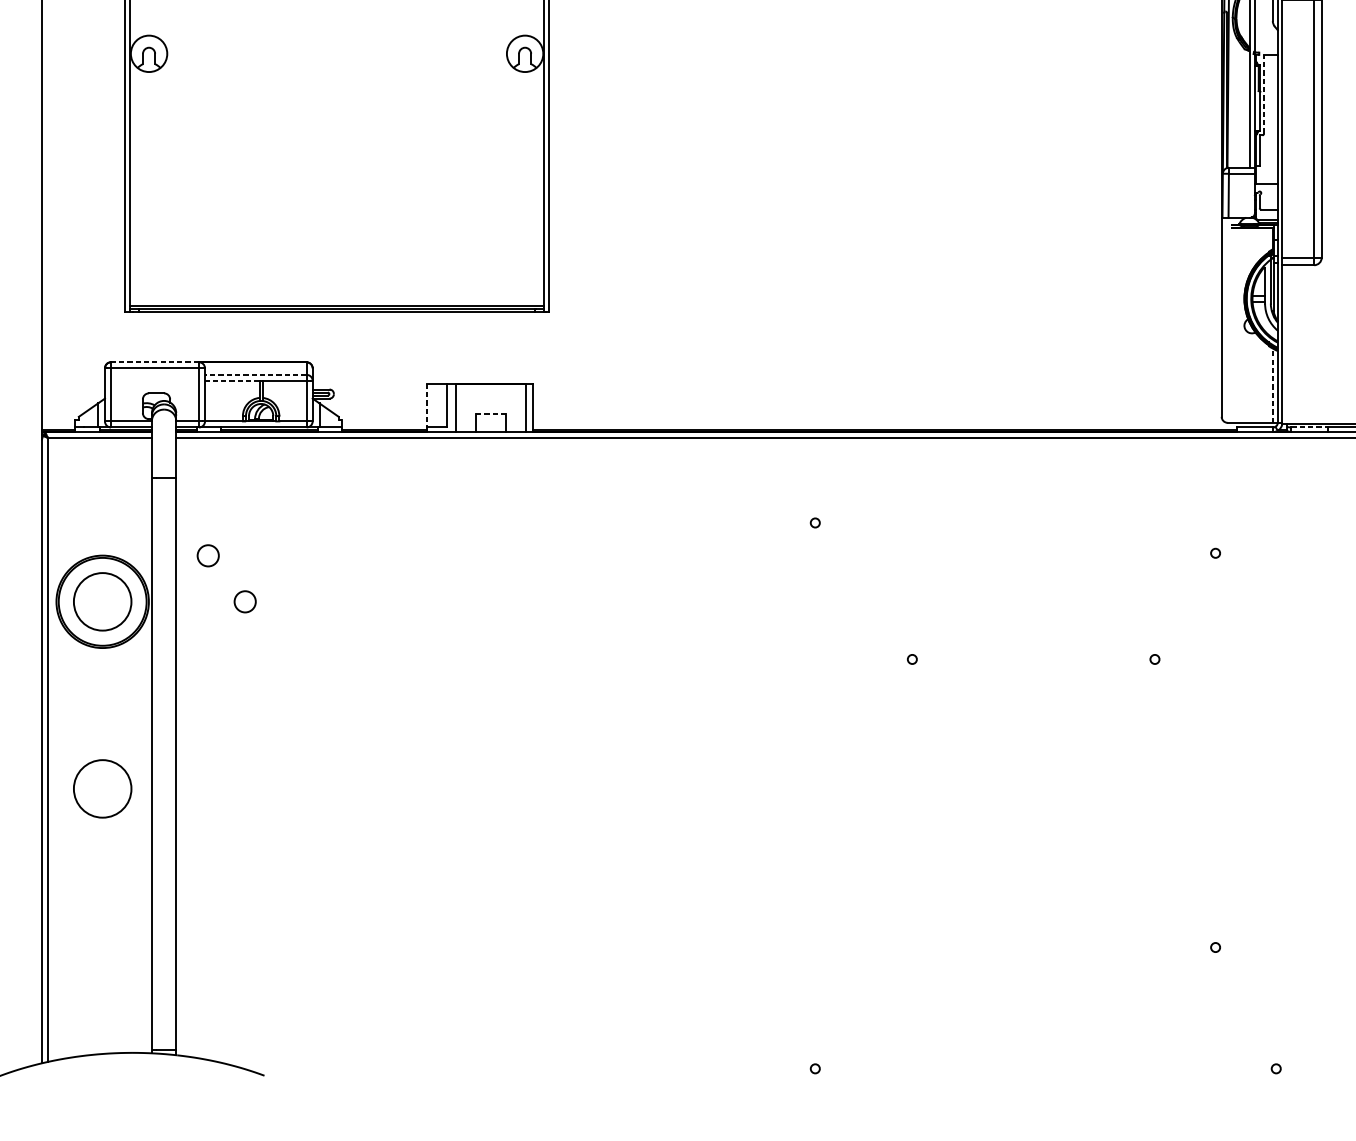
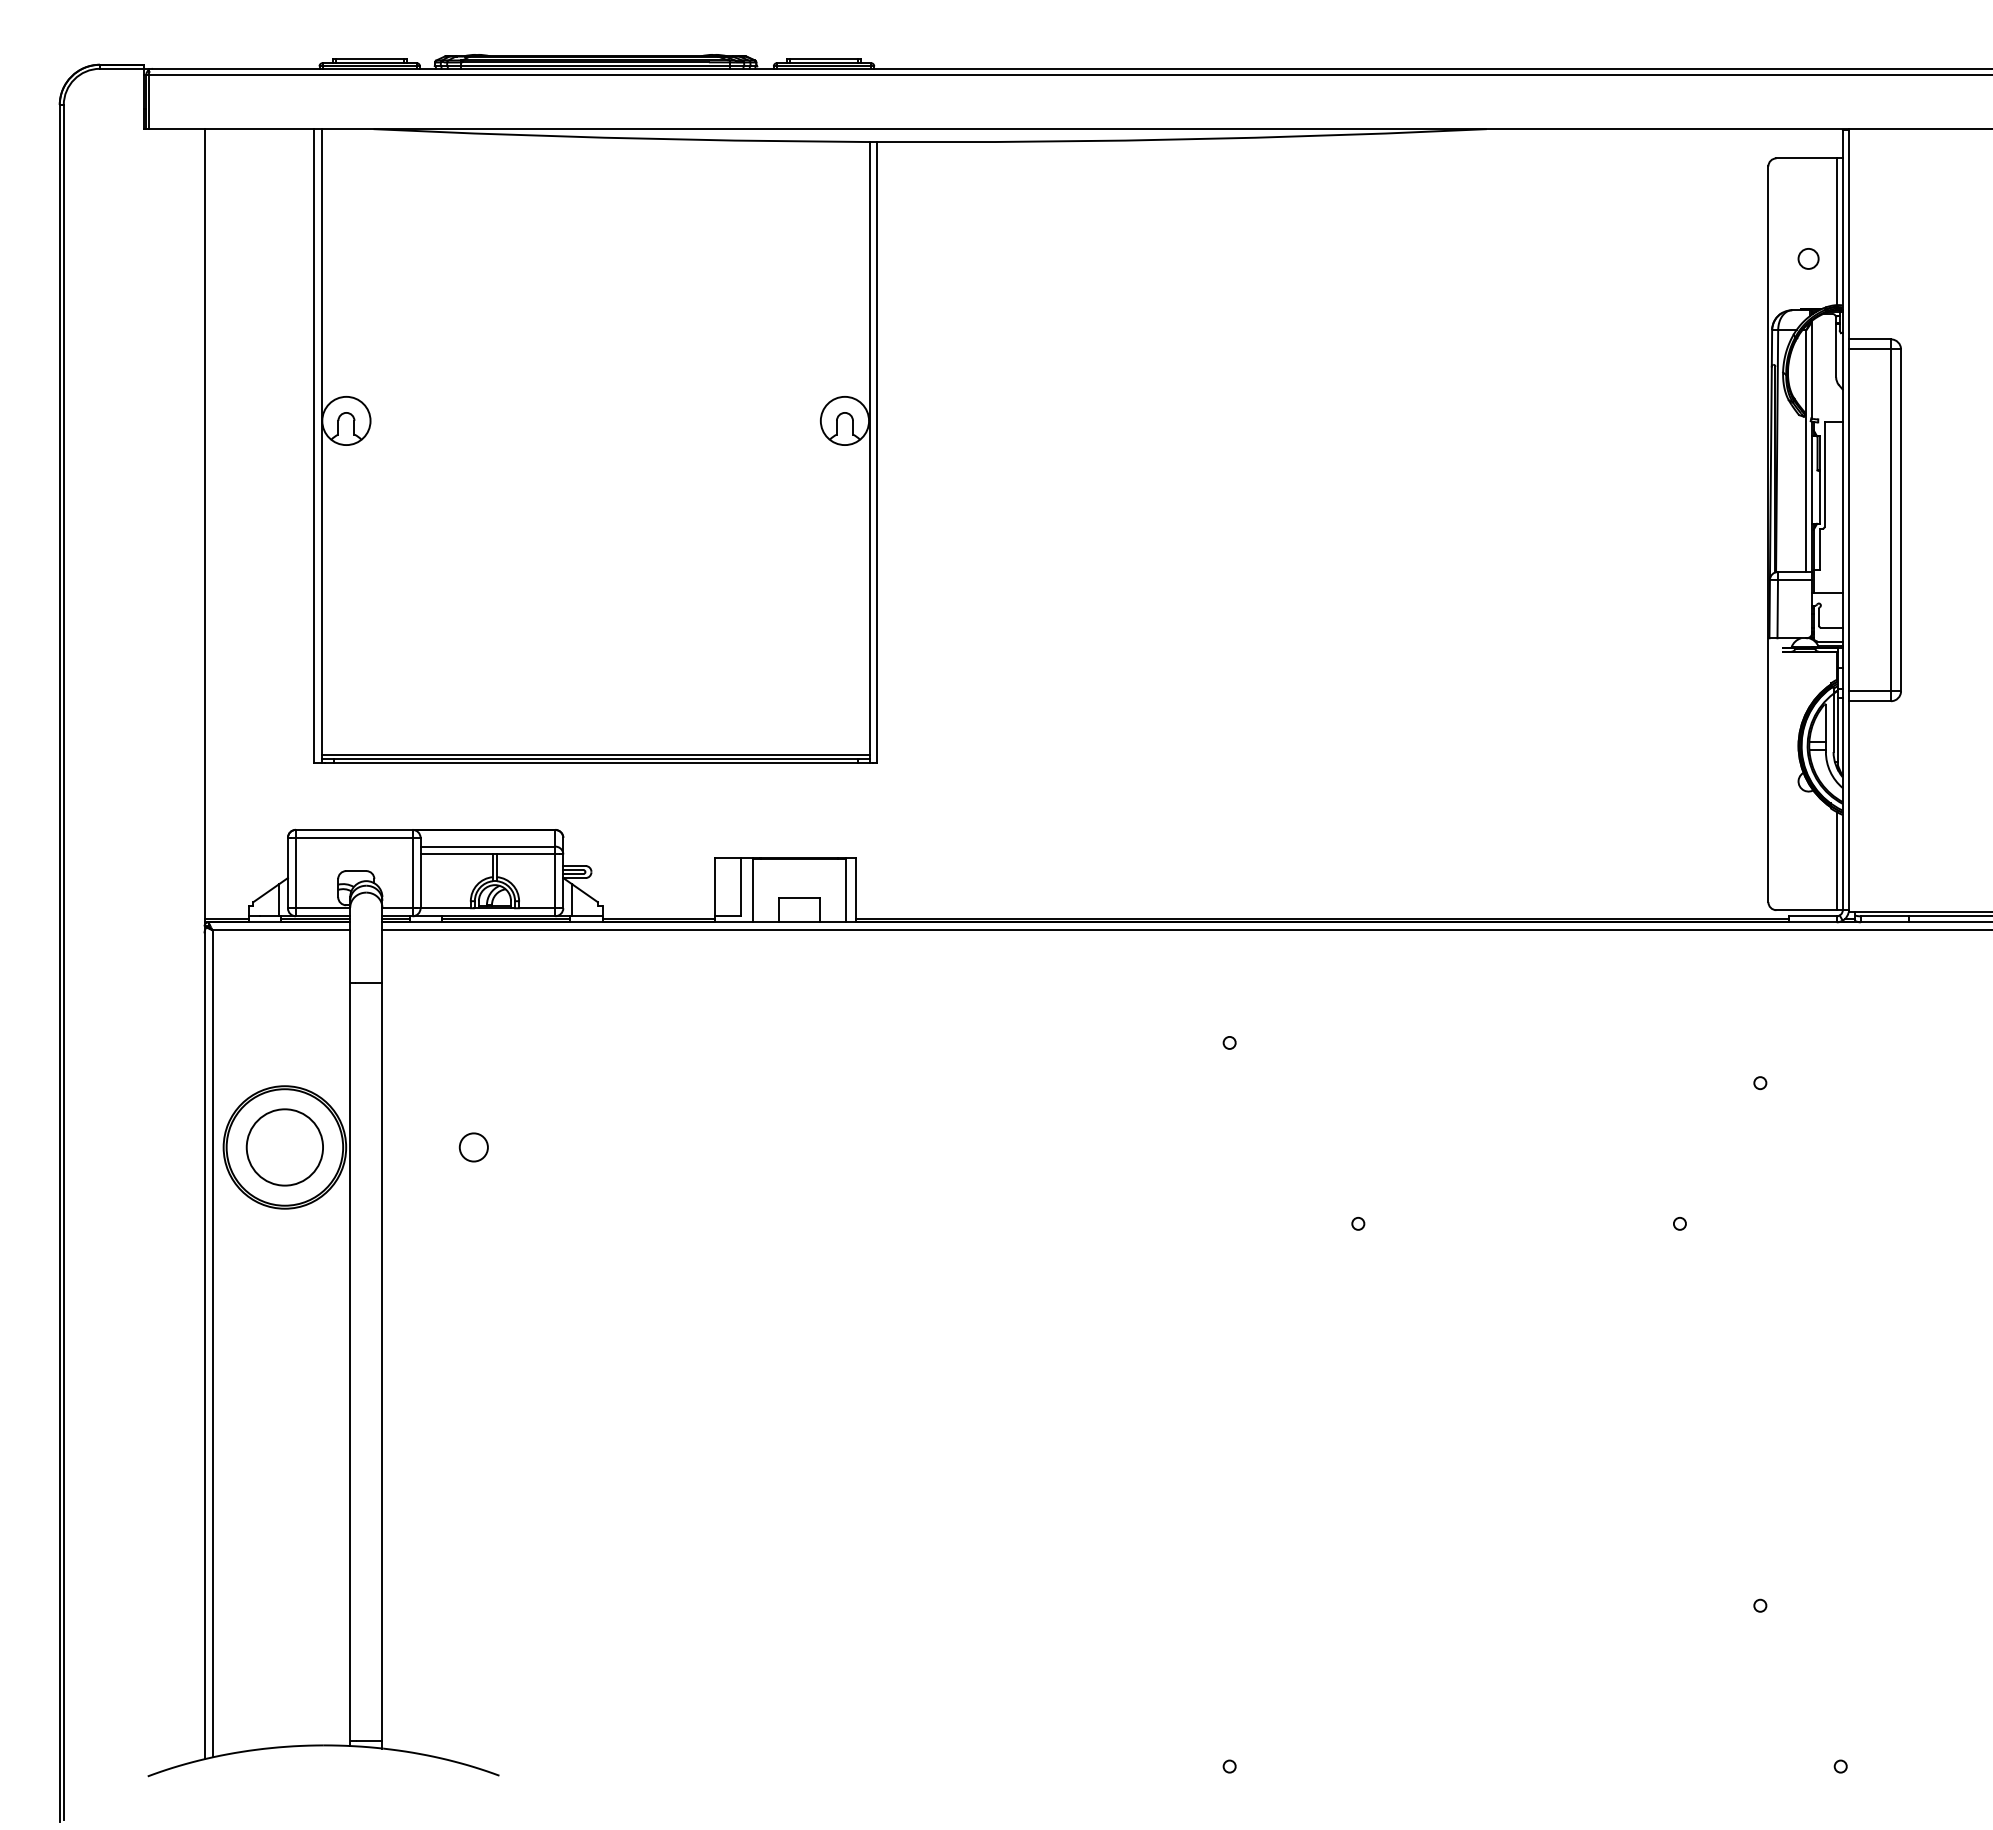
line: (1264, 94) -> (1824, 474), dashed -> solid
line: (154, 361) -> (353, 829), dashed -> solid
line: (255, 374) -> (487, 846), dashed -> solid
line: (232, 380) -> (456, 854), dashed -> solid
line: (1273, 385) -> (1836, 860), dashed -> solid
line: (427, 405) -> (715, 887), dashed -> solid
line: (490, 414) -> (799, 898), dashed -> solid
line: (1310, 427) -> (1885, 916), dashed -> solid
circle: (207, 555) -> (424, 1086), removed
circle: (102, 788) -> (284, 1395), removed

